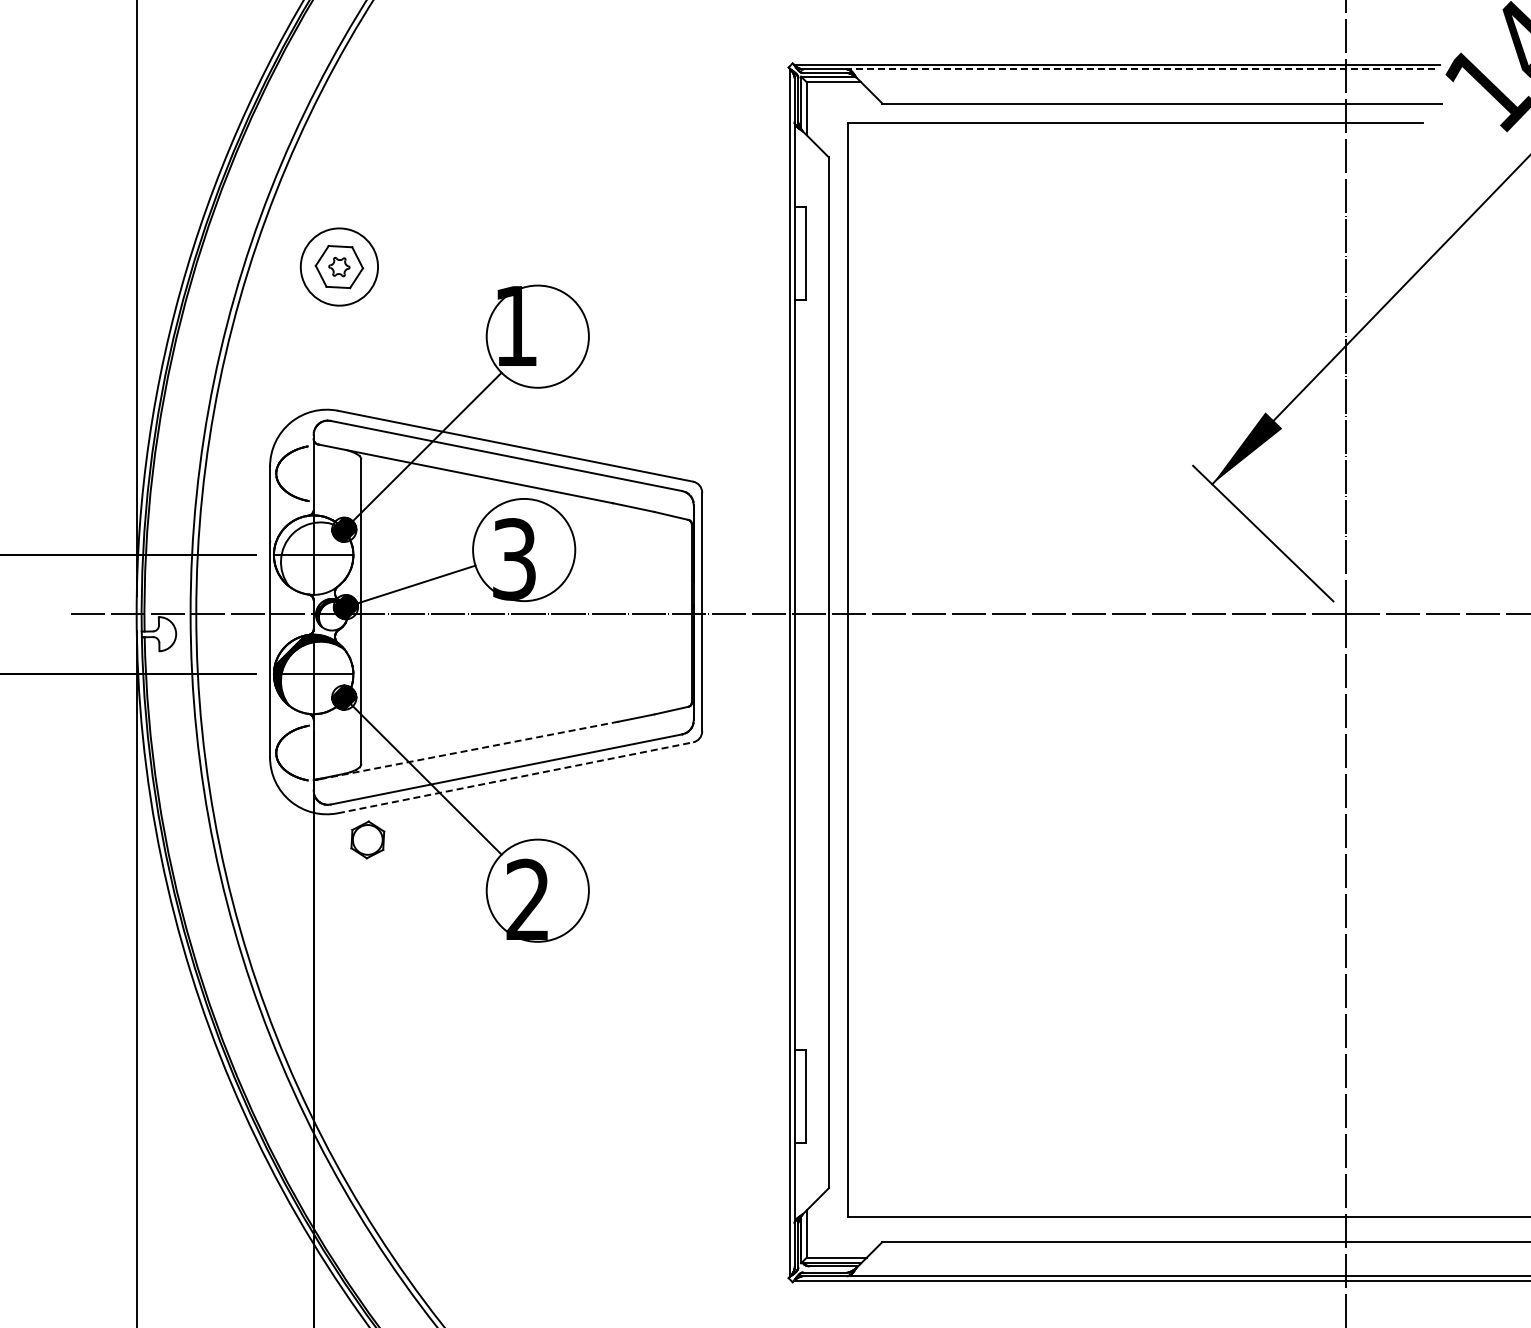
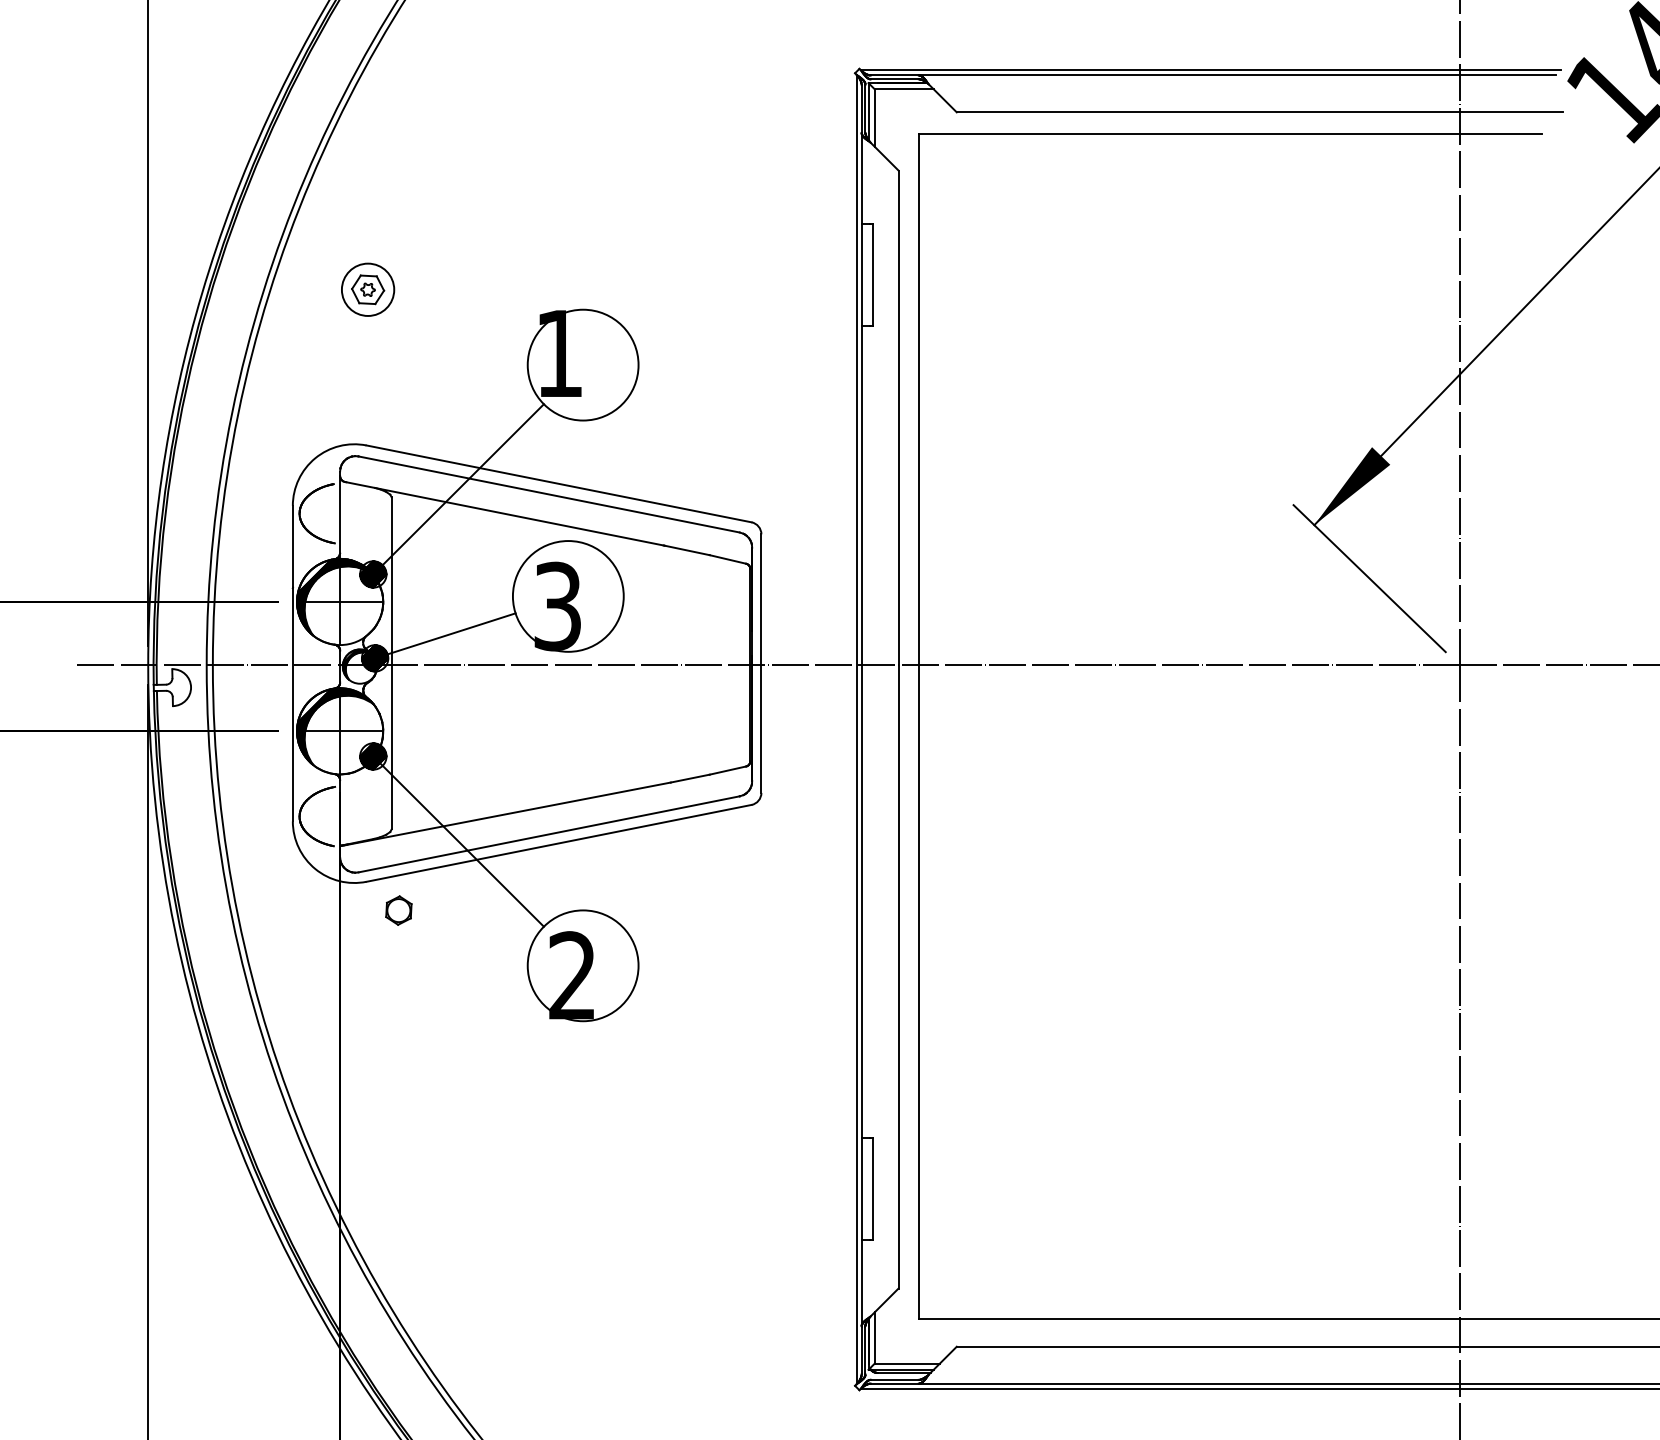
line: (1141, 69) -> (1237, 75), dashed -> solid
part: (339, 267) -> (368, 290), size x0.62
hatch: (309, 550) -> (335, 596), added
line: (468, 750) -> (507, 813), dashed -> solid
line: (516, 777) -> (560, 843), dashed -> solid
part: (367, 839) -> (398, 910), size x0.71

